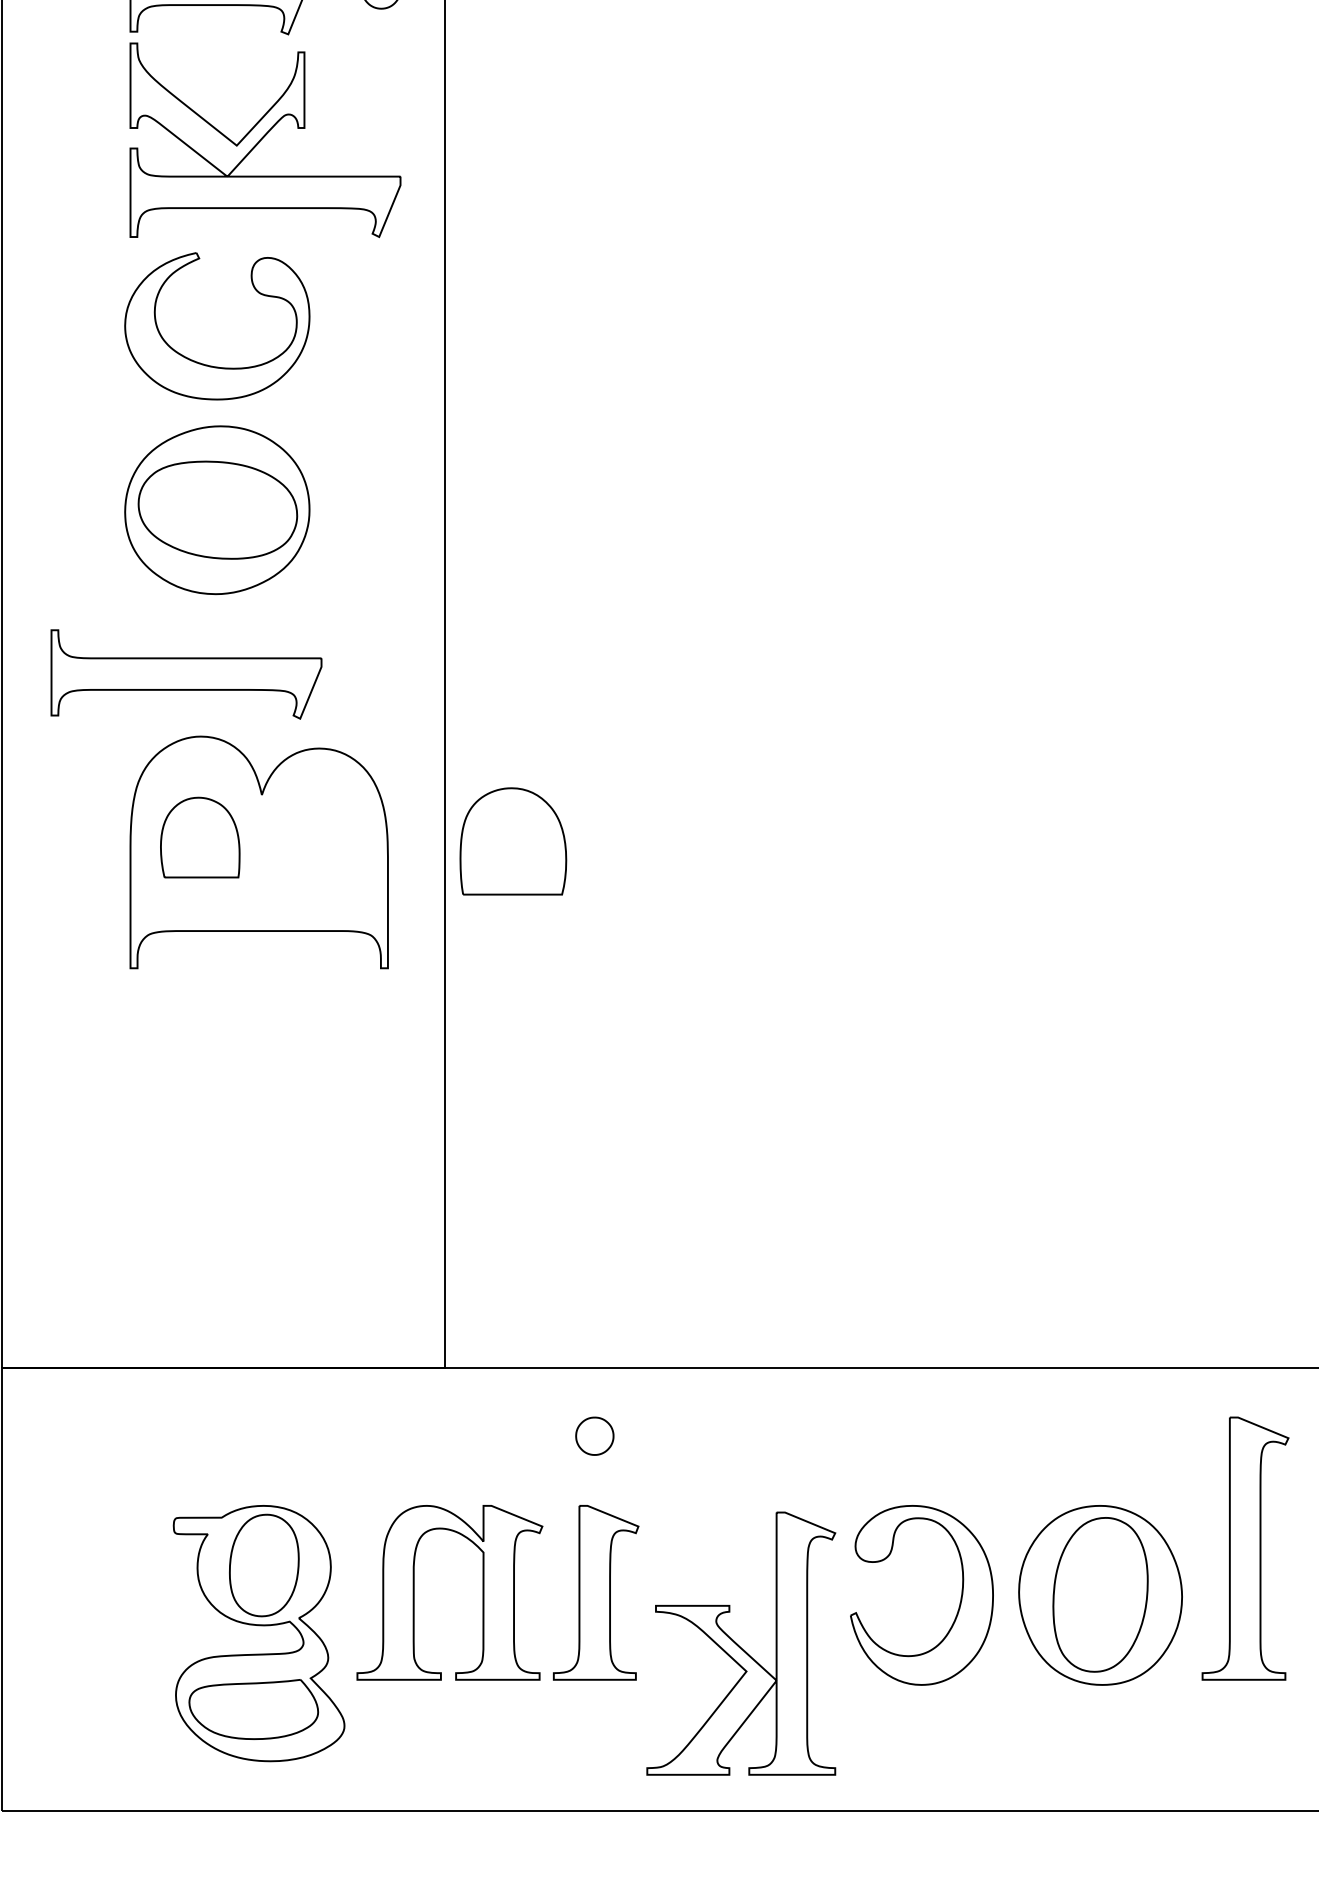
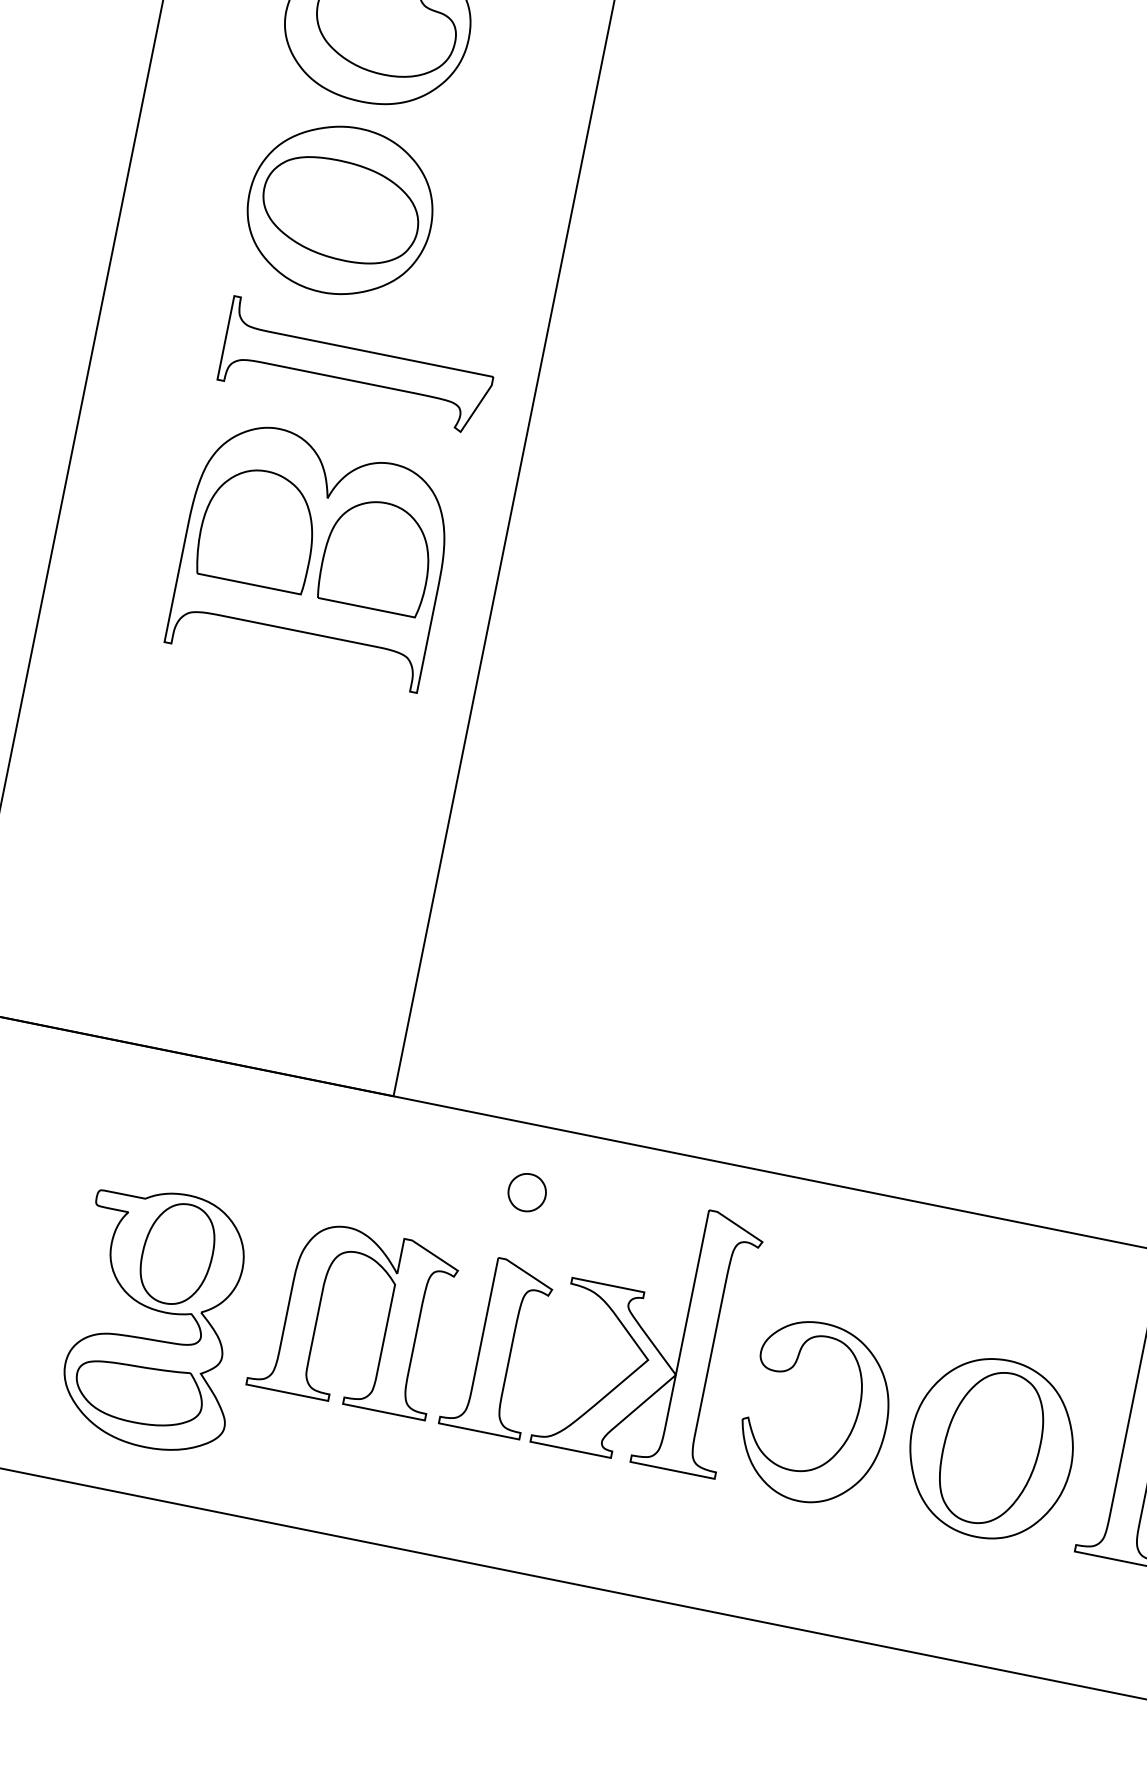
part: (186, 674) -> (357, 366), moved
part: (200, 837) -> (258, 527), size x1.43
part: (513, 841) -> (377, 555), moved
part: (741, 1643) -> (648, 1331), moved

